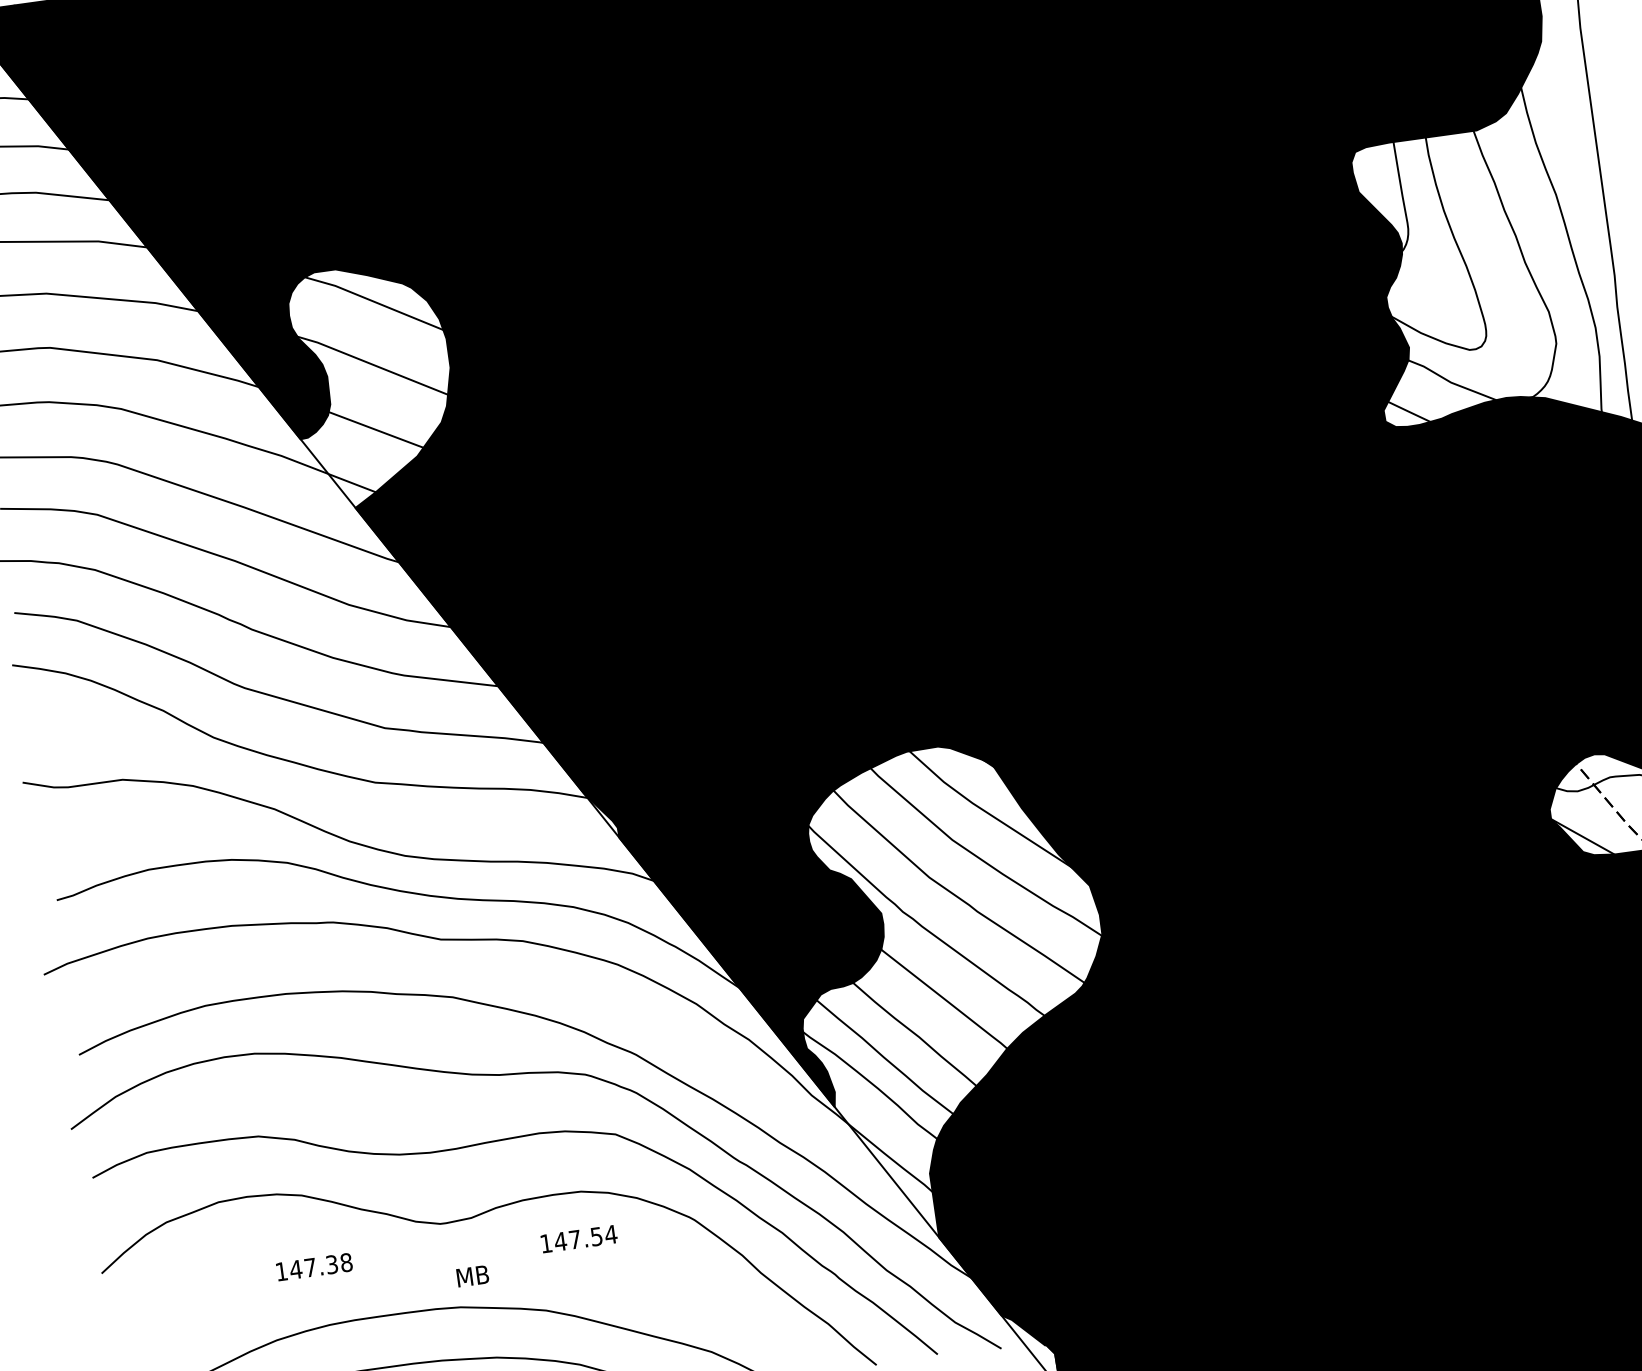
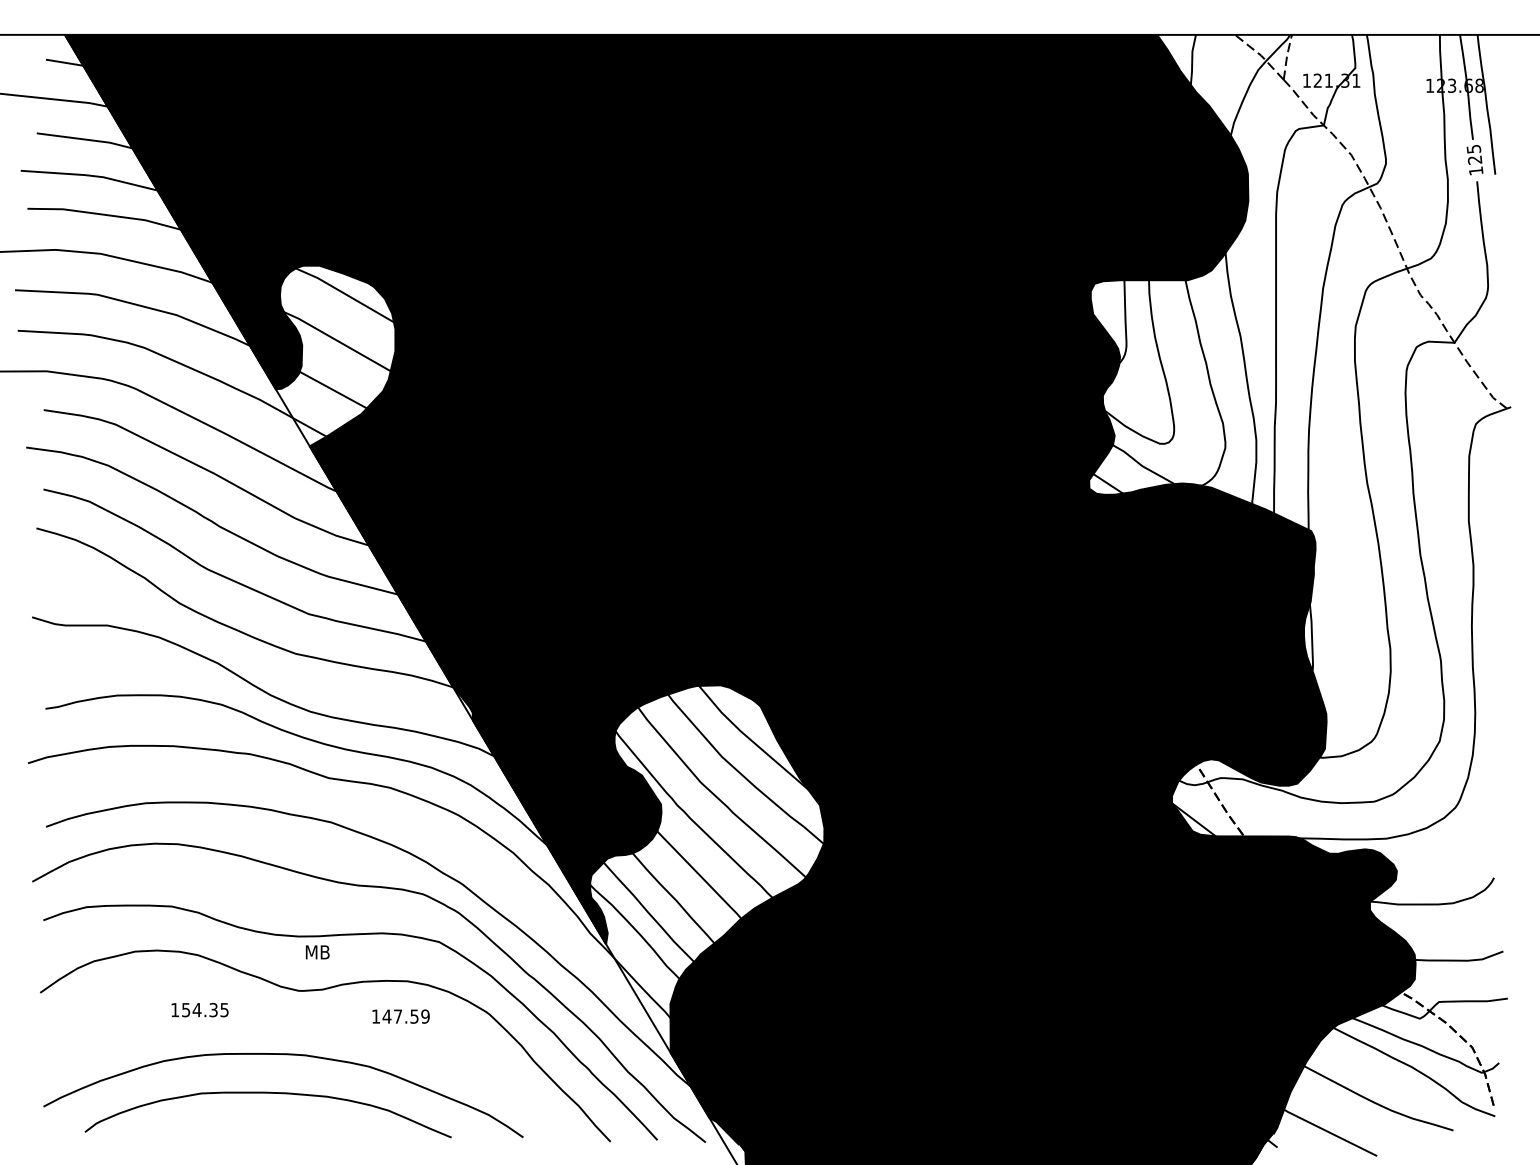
text: (611, 1234) -> (425, 1016), 147.54 -> 147.59
text: (320, 1265) -> (204, 1009), 147.38 -> 154.35
text: (472, 1276) -> (317, 952), moved

